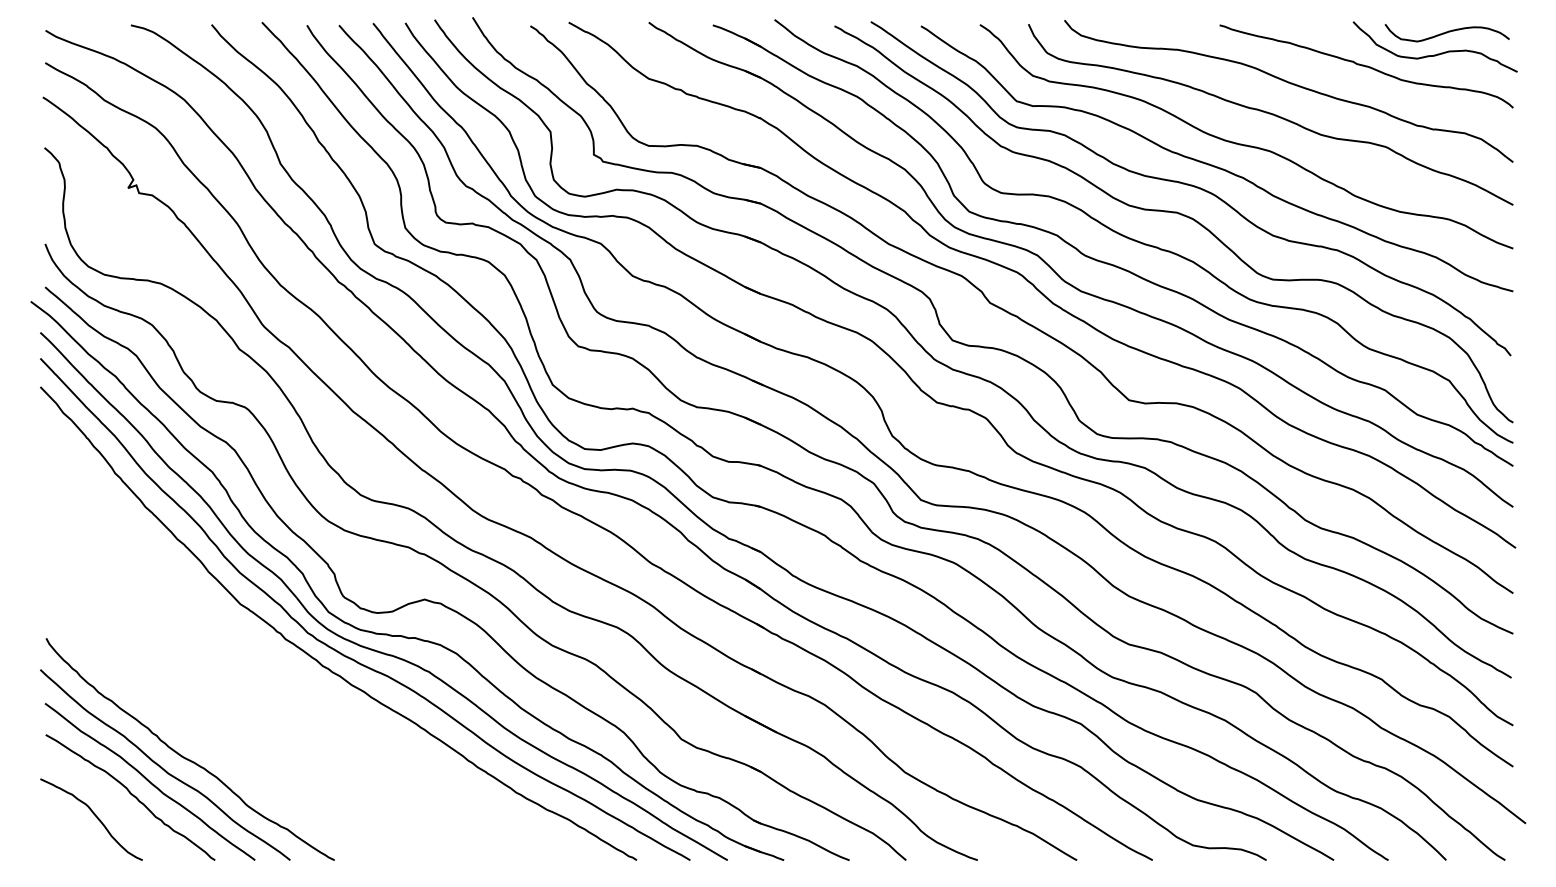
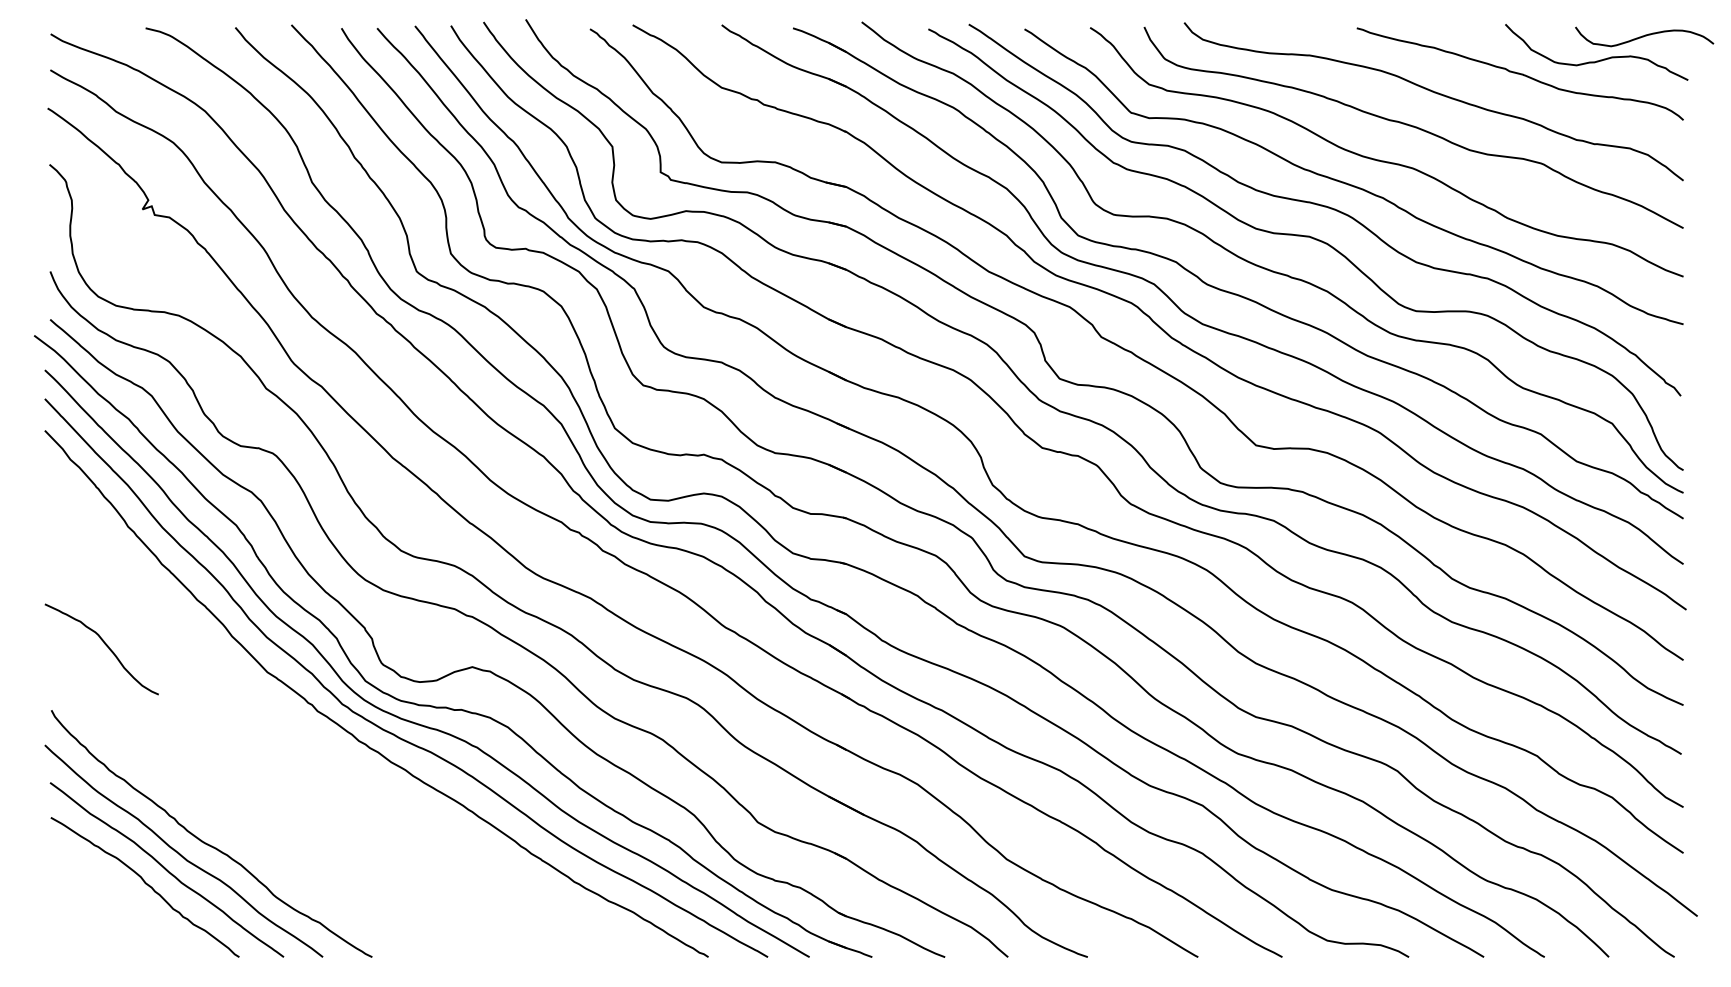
curve: (1446, 33) -> (1643, 37), moved
curve: (94, 815) -> (105, 644), moved

